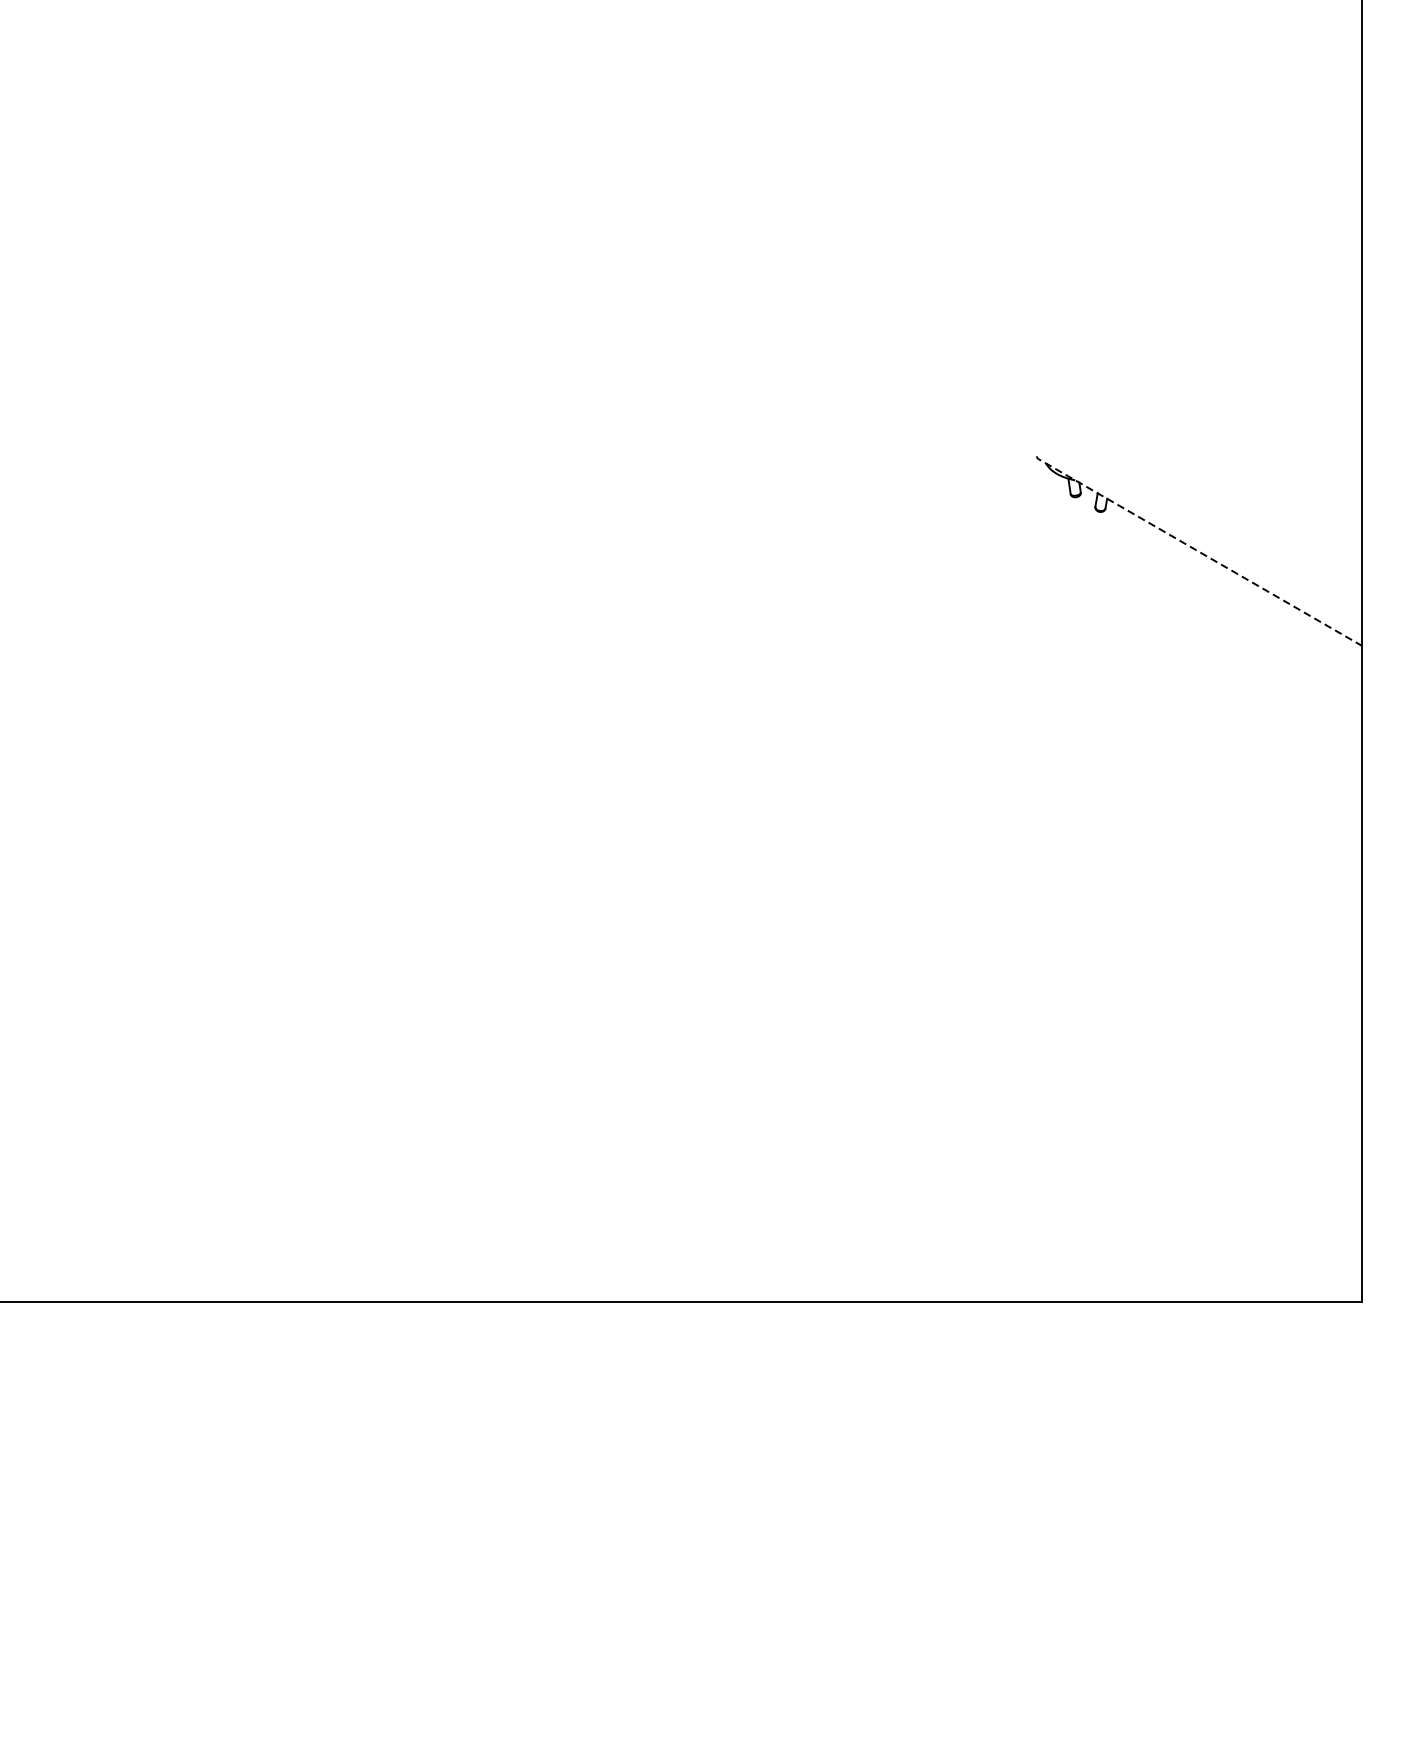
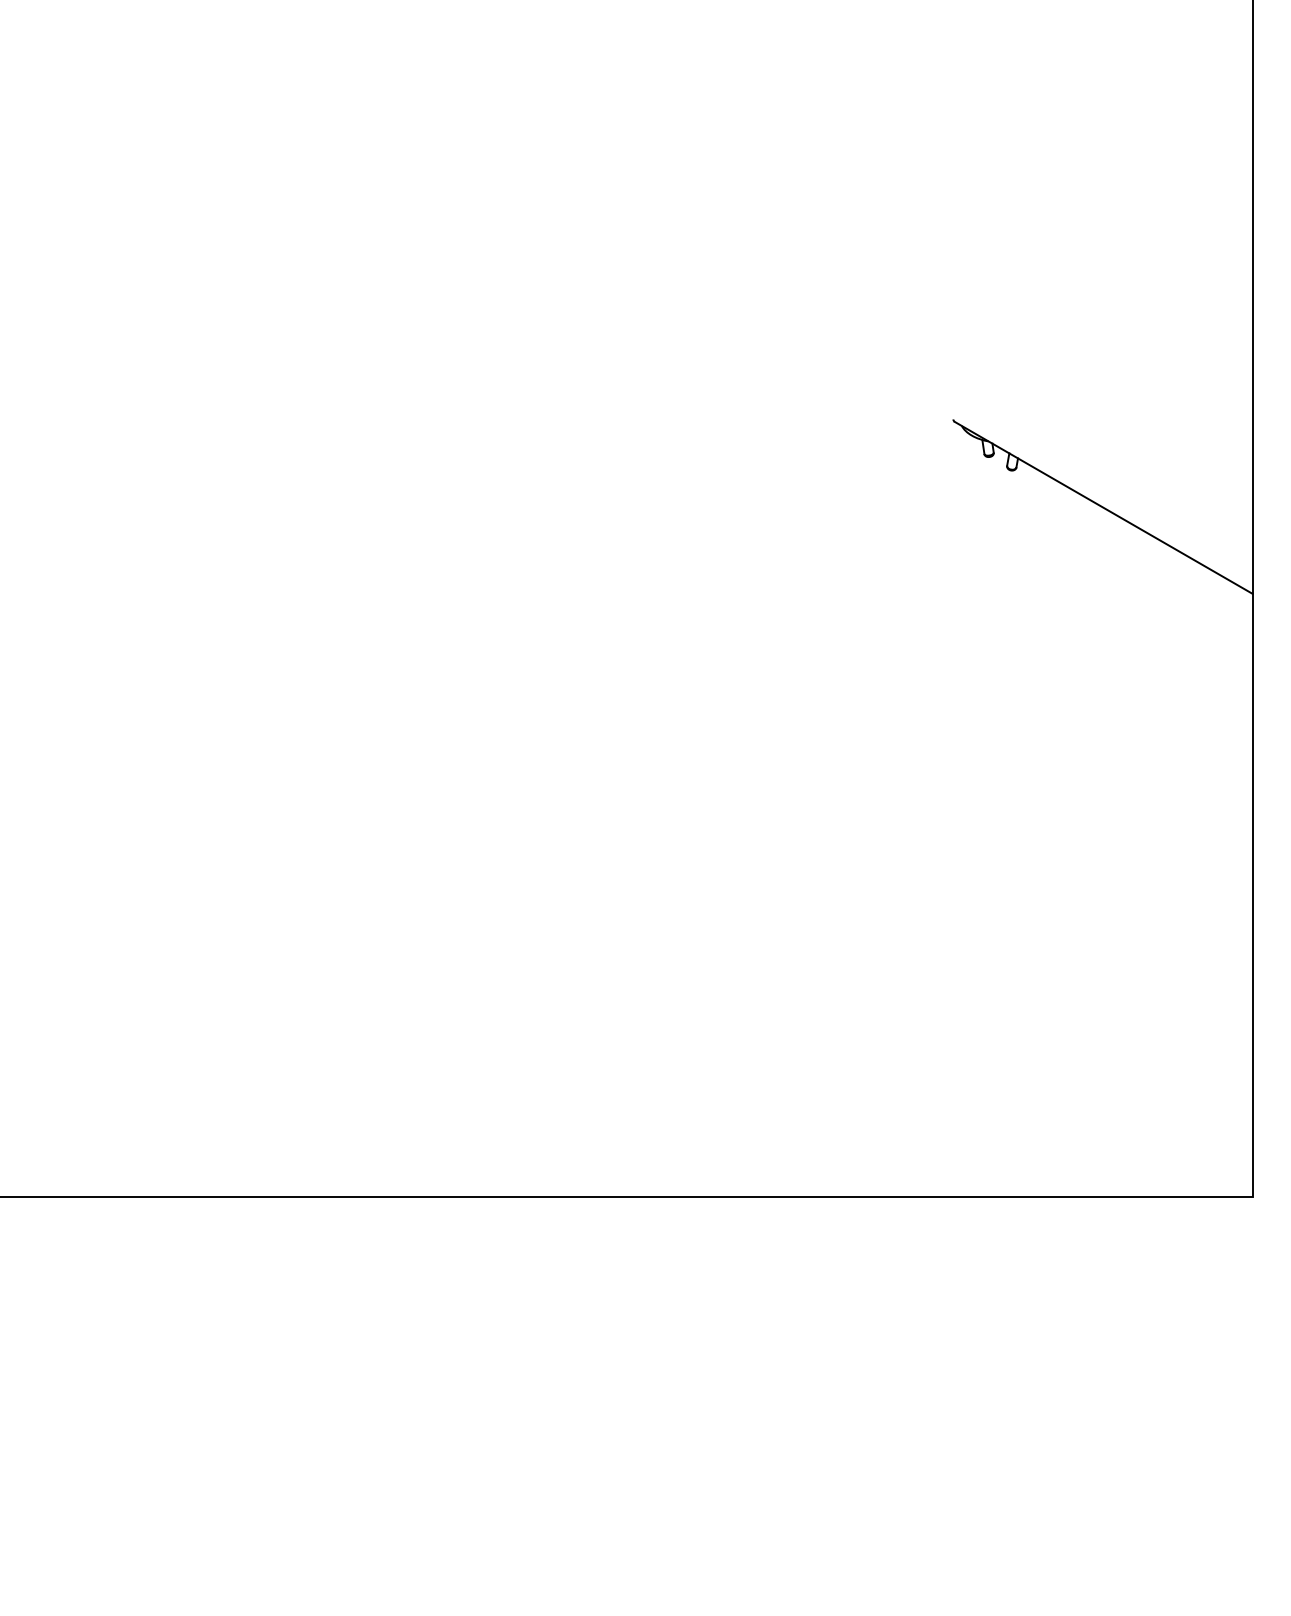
line: (1200, 552) -> (1103, 507), dashed -> solid

